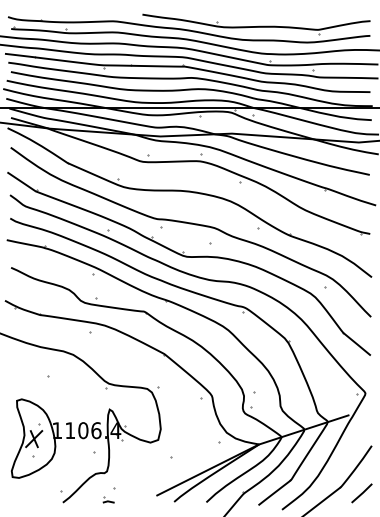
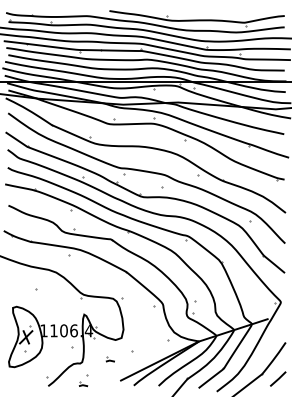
part: (143, 467) -> (110, 359), added

